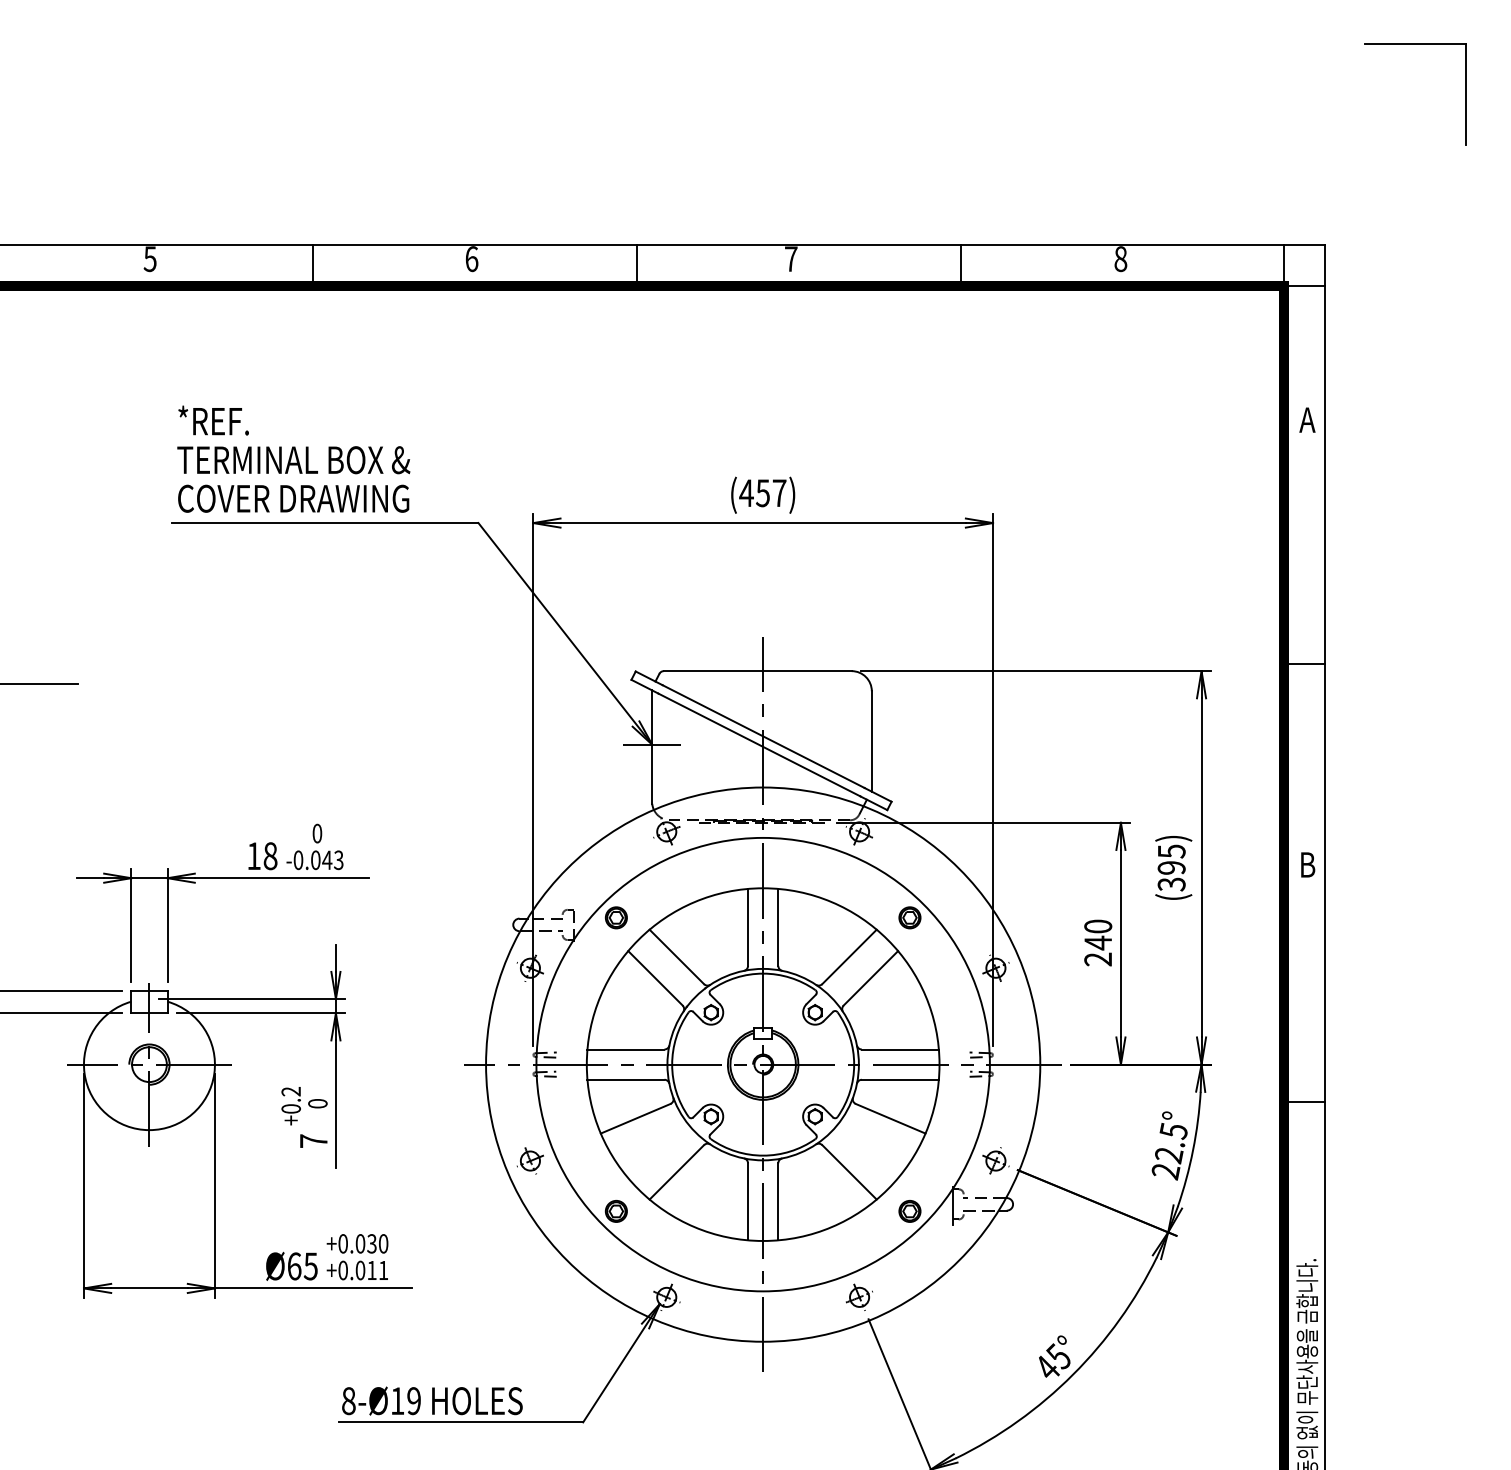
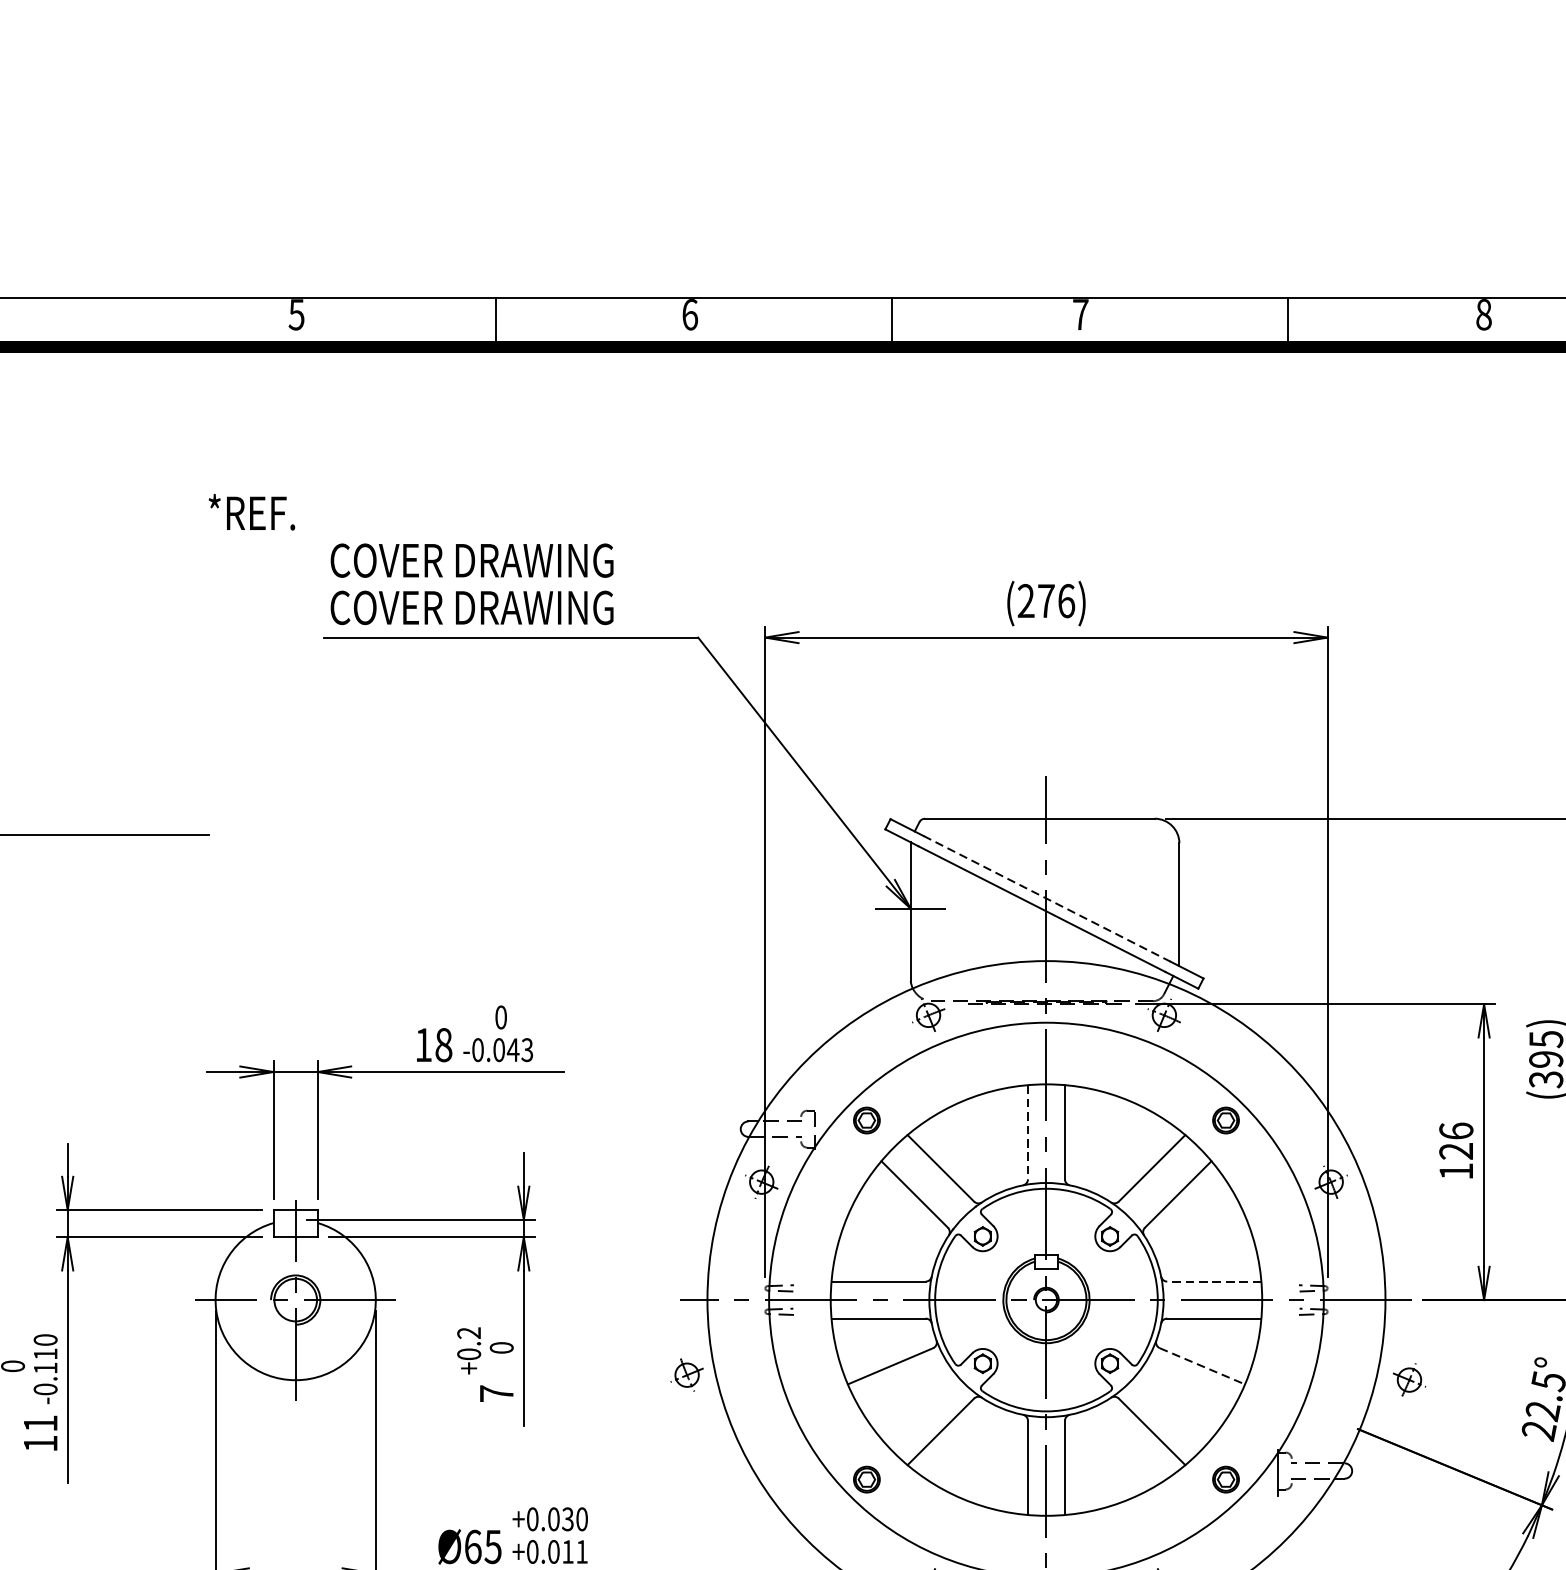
text: (213, 420) -> (251, 512), moved
text: (293, 460) -> (471, 561), TERMINAL BOX & -> COVER DRAWING
text: (762, 493) -> (1045, 601), (457) -> (276)
line: (764, 736) -> (1048, 898), solid -> dashed
line: (748, 927) -> (1028, 1132), solid -> dashed
text: (1098, 942) -> (1456, 1150), 240 -> 126
line: (899, 1049) -> (1213, 1281), solid -> dashed
line: (890, 1118) -> (1202, 1365), solid -> dashed
part: (529, 1160) -> (685, 1374), moved
part: (995, 1160) -> (1408, 1379), moved

